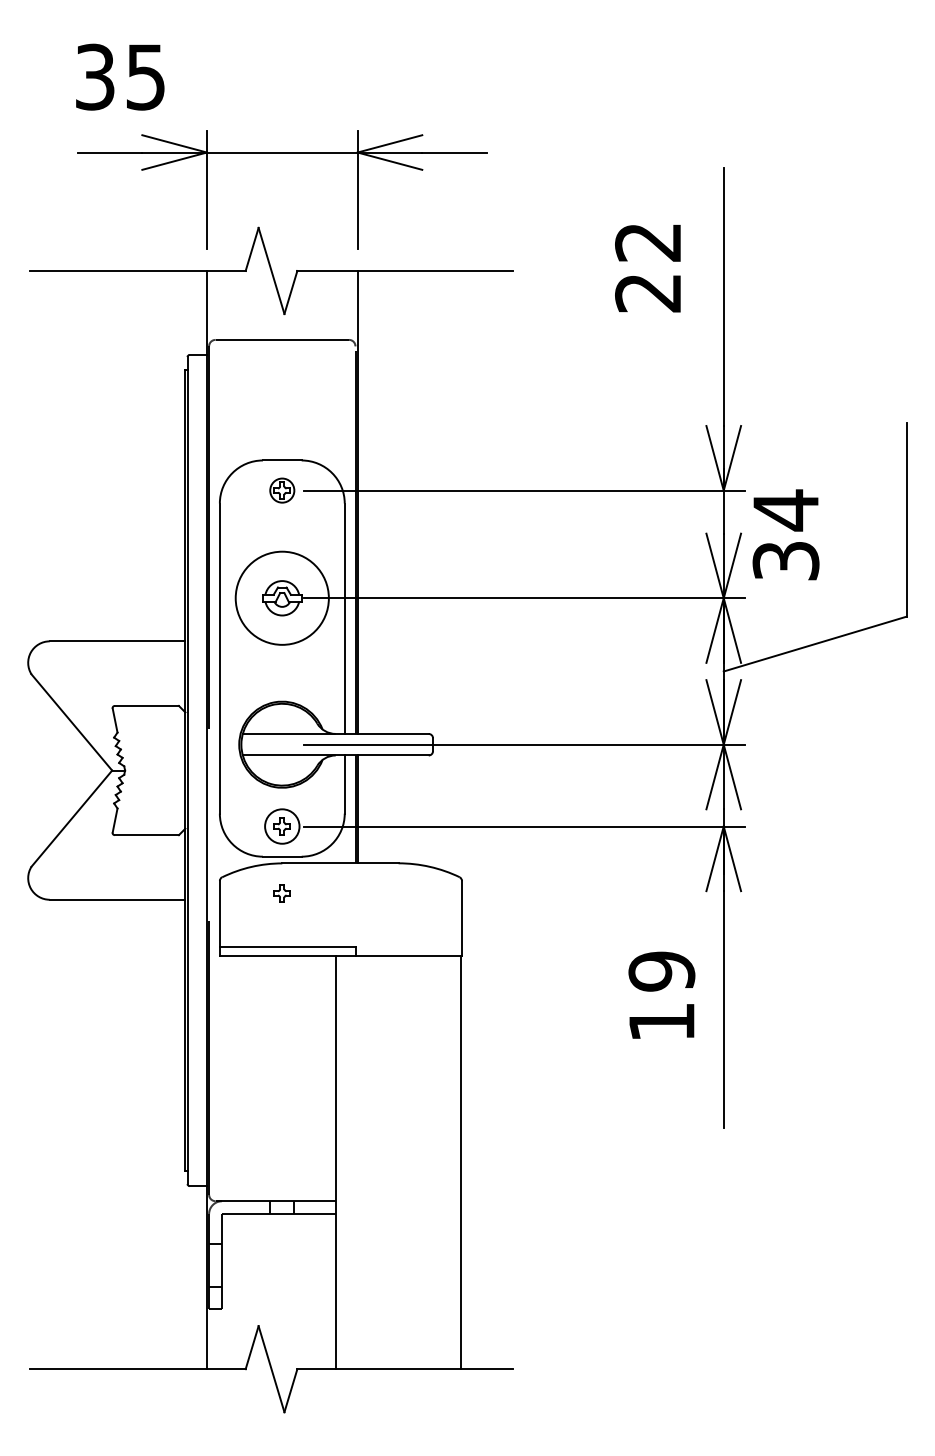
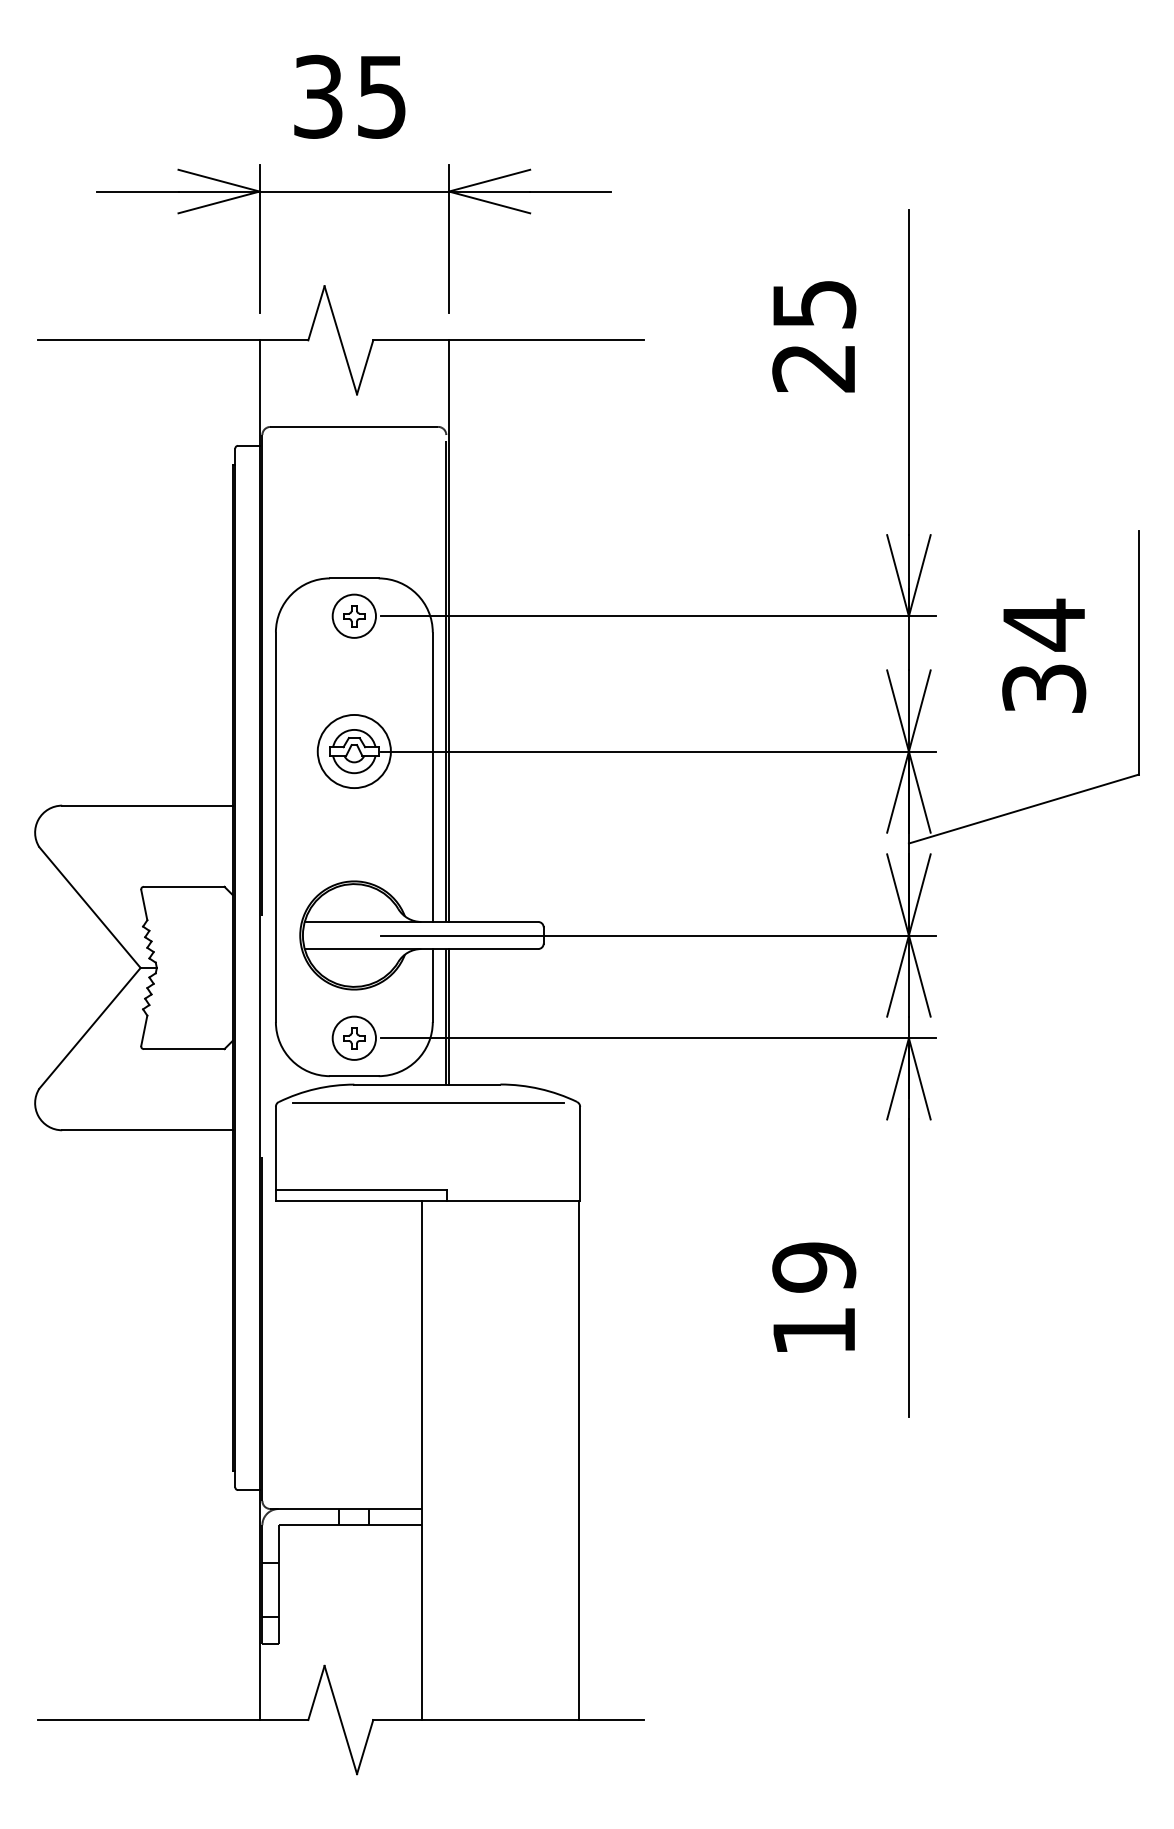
text: (120, 76) -> (349, 96), moved
text: (648, 242) -> (814, 304), 22 -> 25
circle: (281, 489) -> (353, 615), size x1.43
text: (786, 534) -> (1044, 655), moved
circle: (281, 598) -> (353, 751), size x0.62
line: (340, 878) -> (427, 1103), added
part: (282, 893) -> (354, 1122), removed
text: (662, 994) -> (814, 1296), moved

